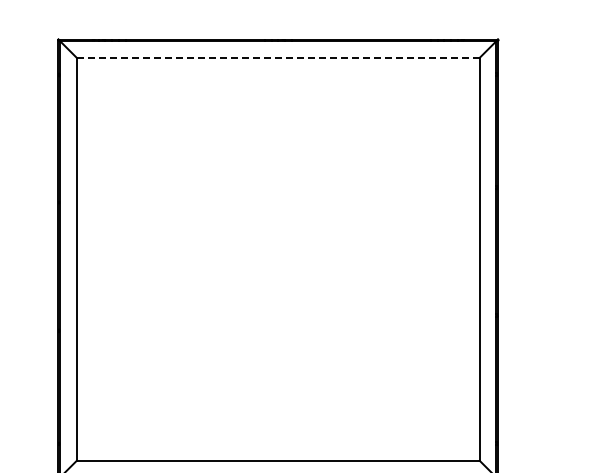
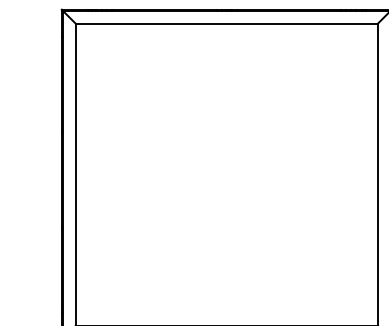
line: (278, 58) -> (226, 24), dashed -> solid

